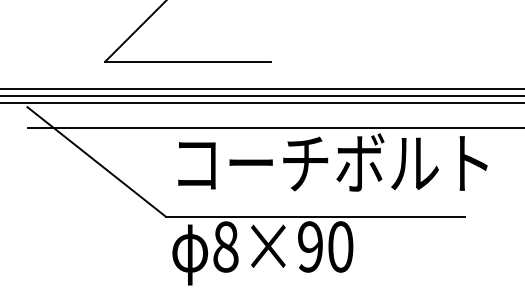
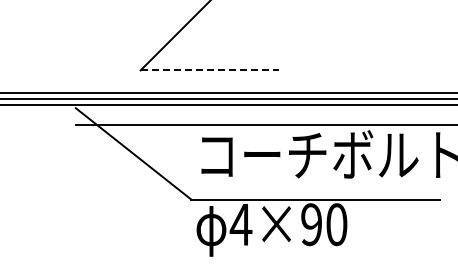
line: (189, 61) -> (210, 70), solid -> dashed
text: (225, 246) -> (240, 224), 8×90 -> 4×90

